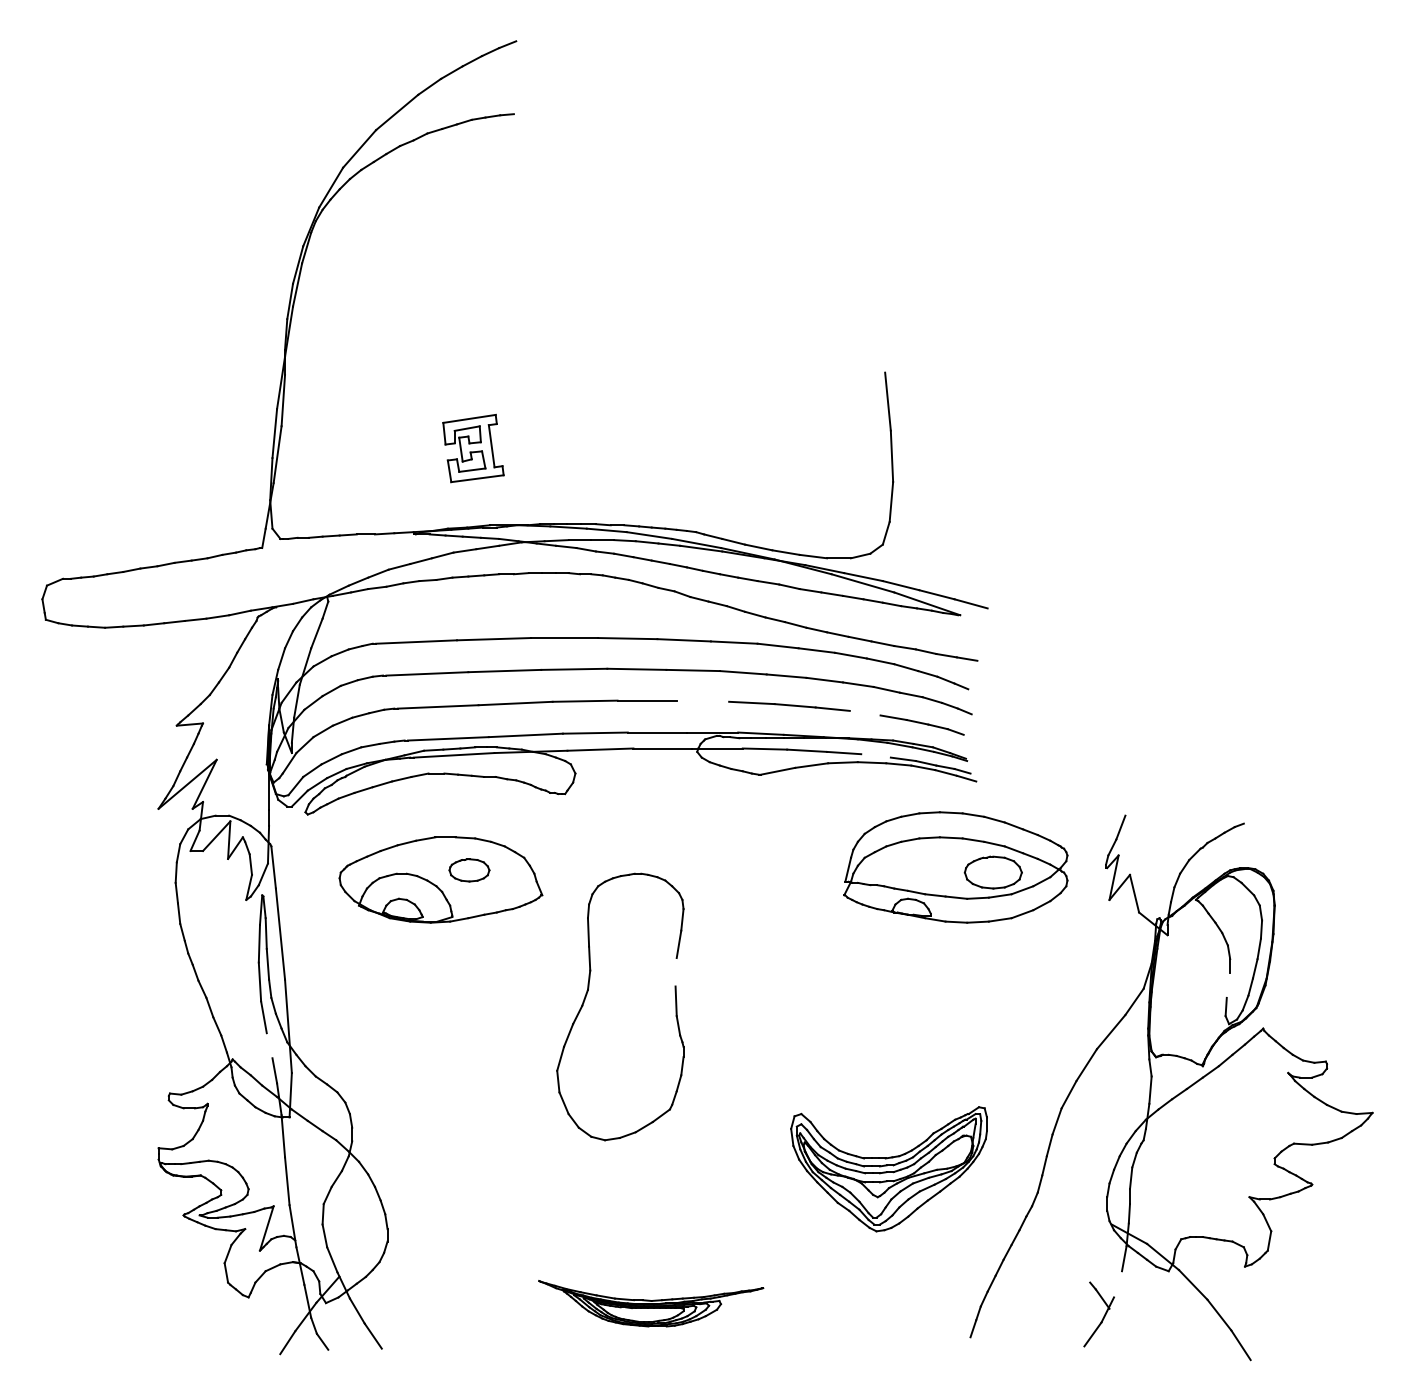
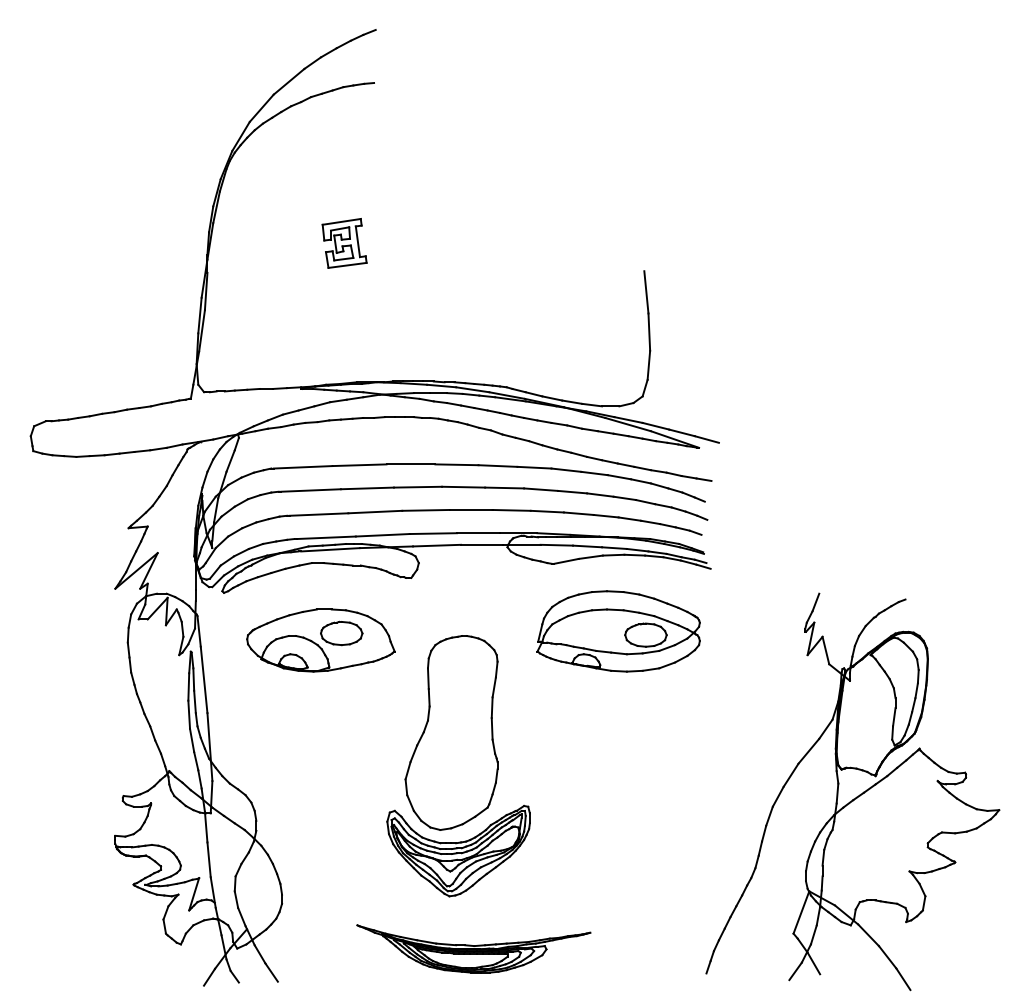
part: (473, 448) -> (344, 243), moved
line: (702, 700) -> (511, 509), added
line: (864, 712) -> (629, 518), added
line: (875, 755) -> (637, 549), added
part: (955, 867) -> (618, 631), moved
part: (469, 870) -> (341, 633), size x1.43
line: (675, 972) -> (491, 707), added
line: (1228, 984) -> (894, 716), added
line: (269, 1045) -> (196, 761), added
part: (888, 1169) -> (458, 851), moved
line: (1100, 1253) -> (801, 912), added
line: (1118, 1284) -> (814, 935), added
part: (651, 1303) -> (474, 948), size x1.43
line: (1117, 1323) -> (813, 963), added

